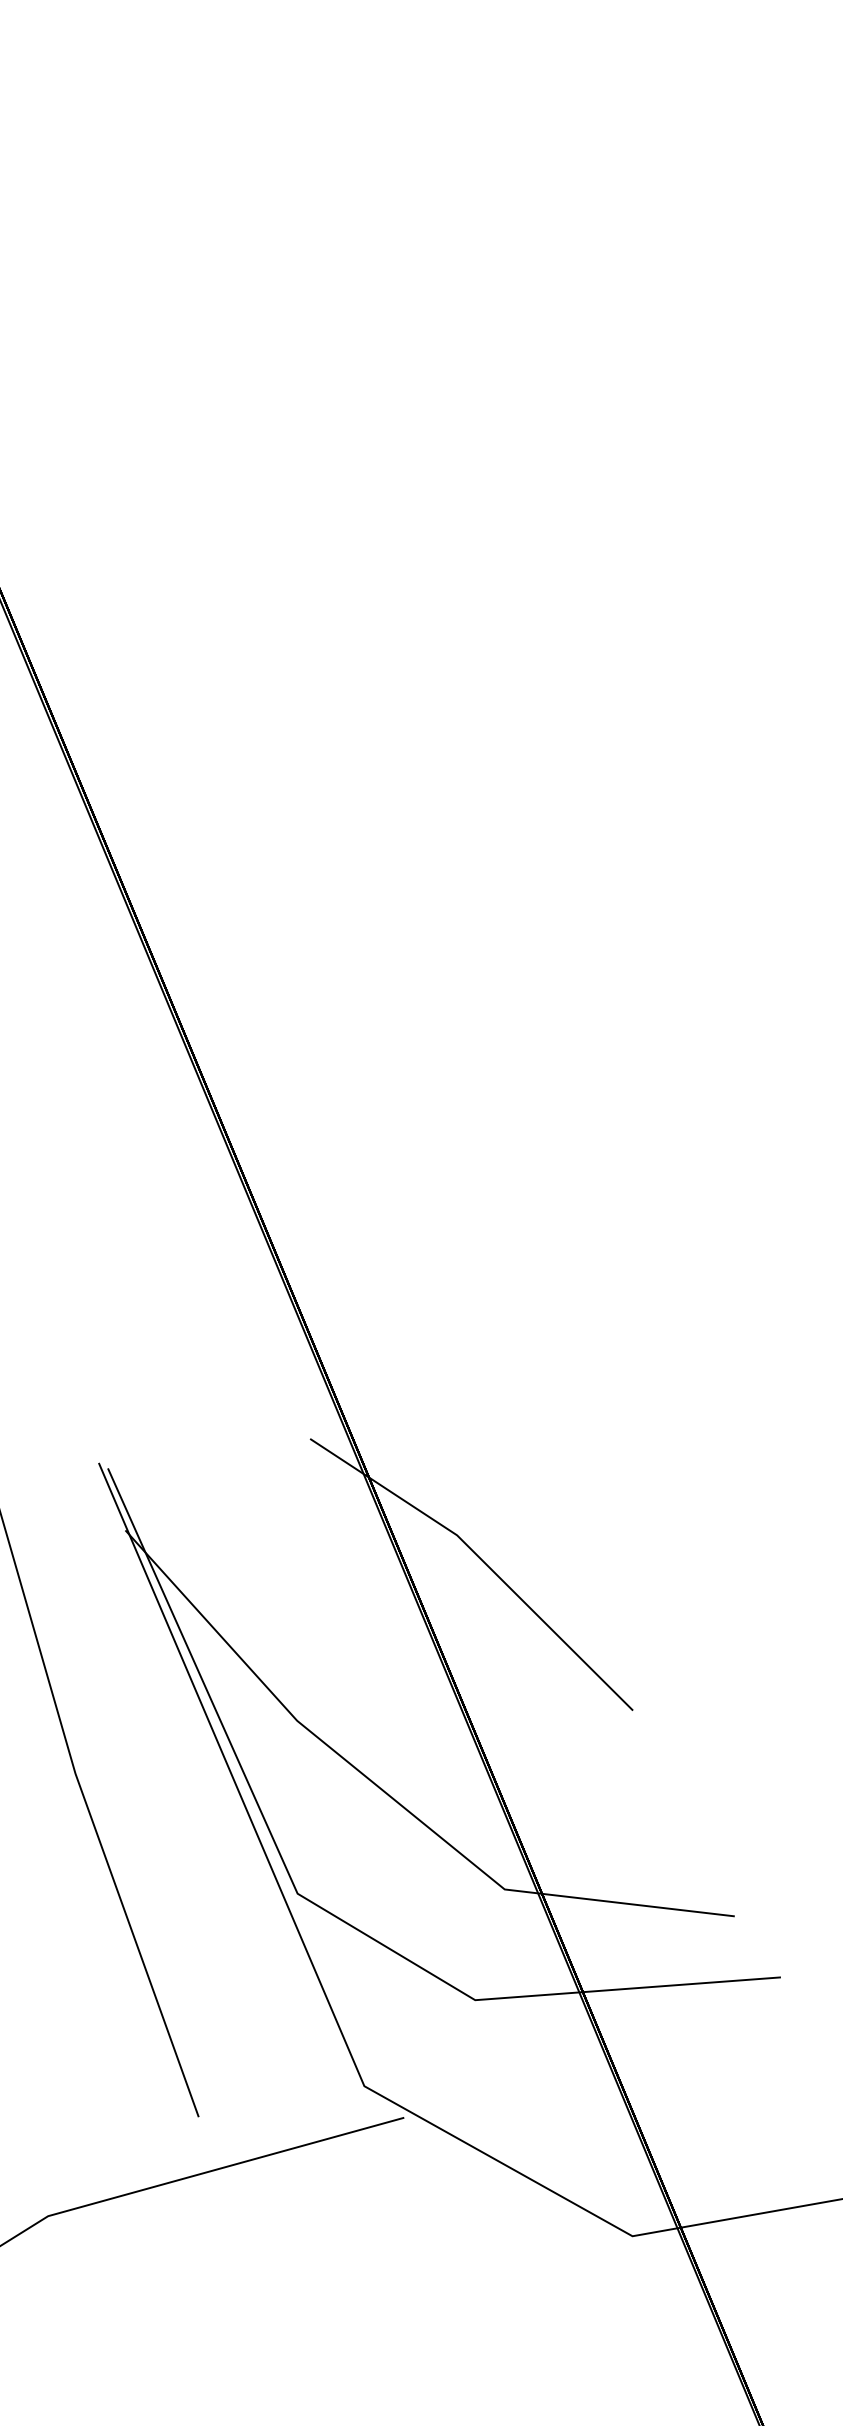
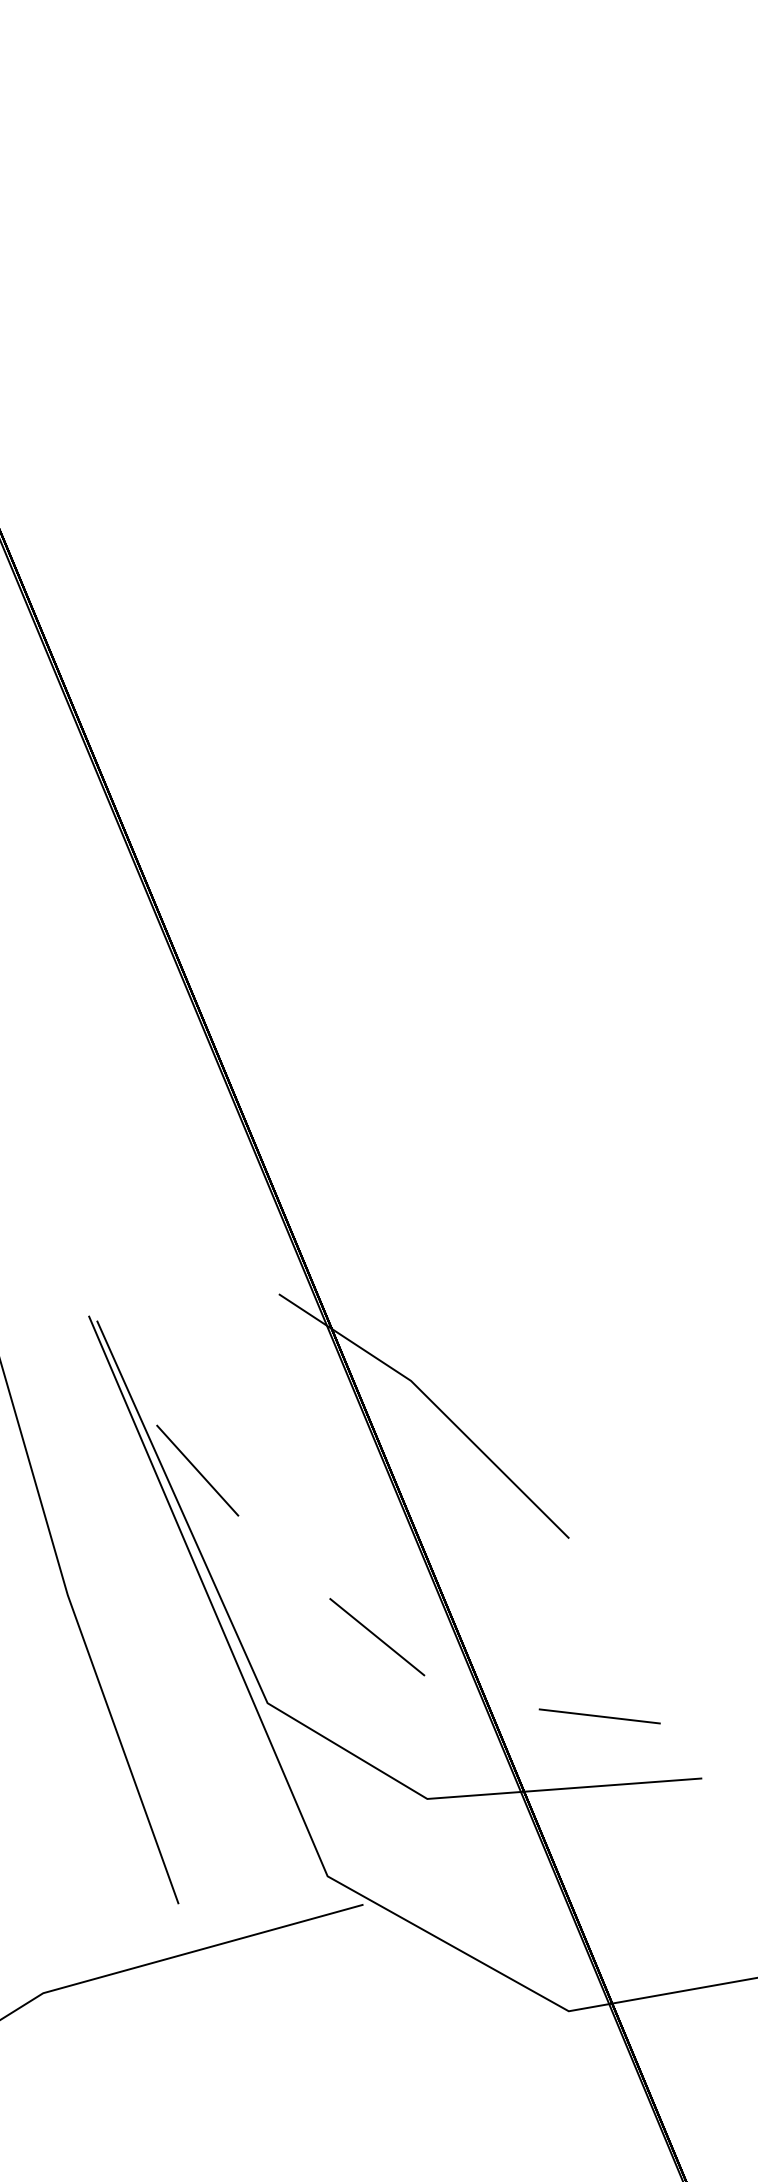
line: (390, 1797) -> (351, 1616), solid -> dashed

